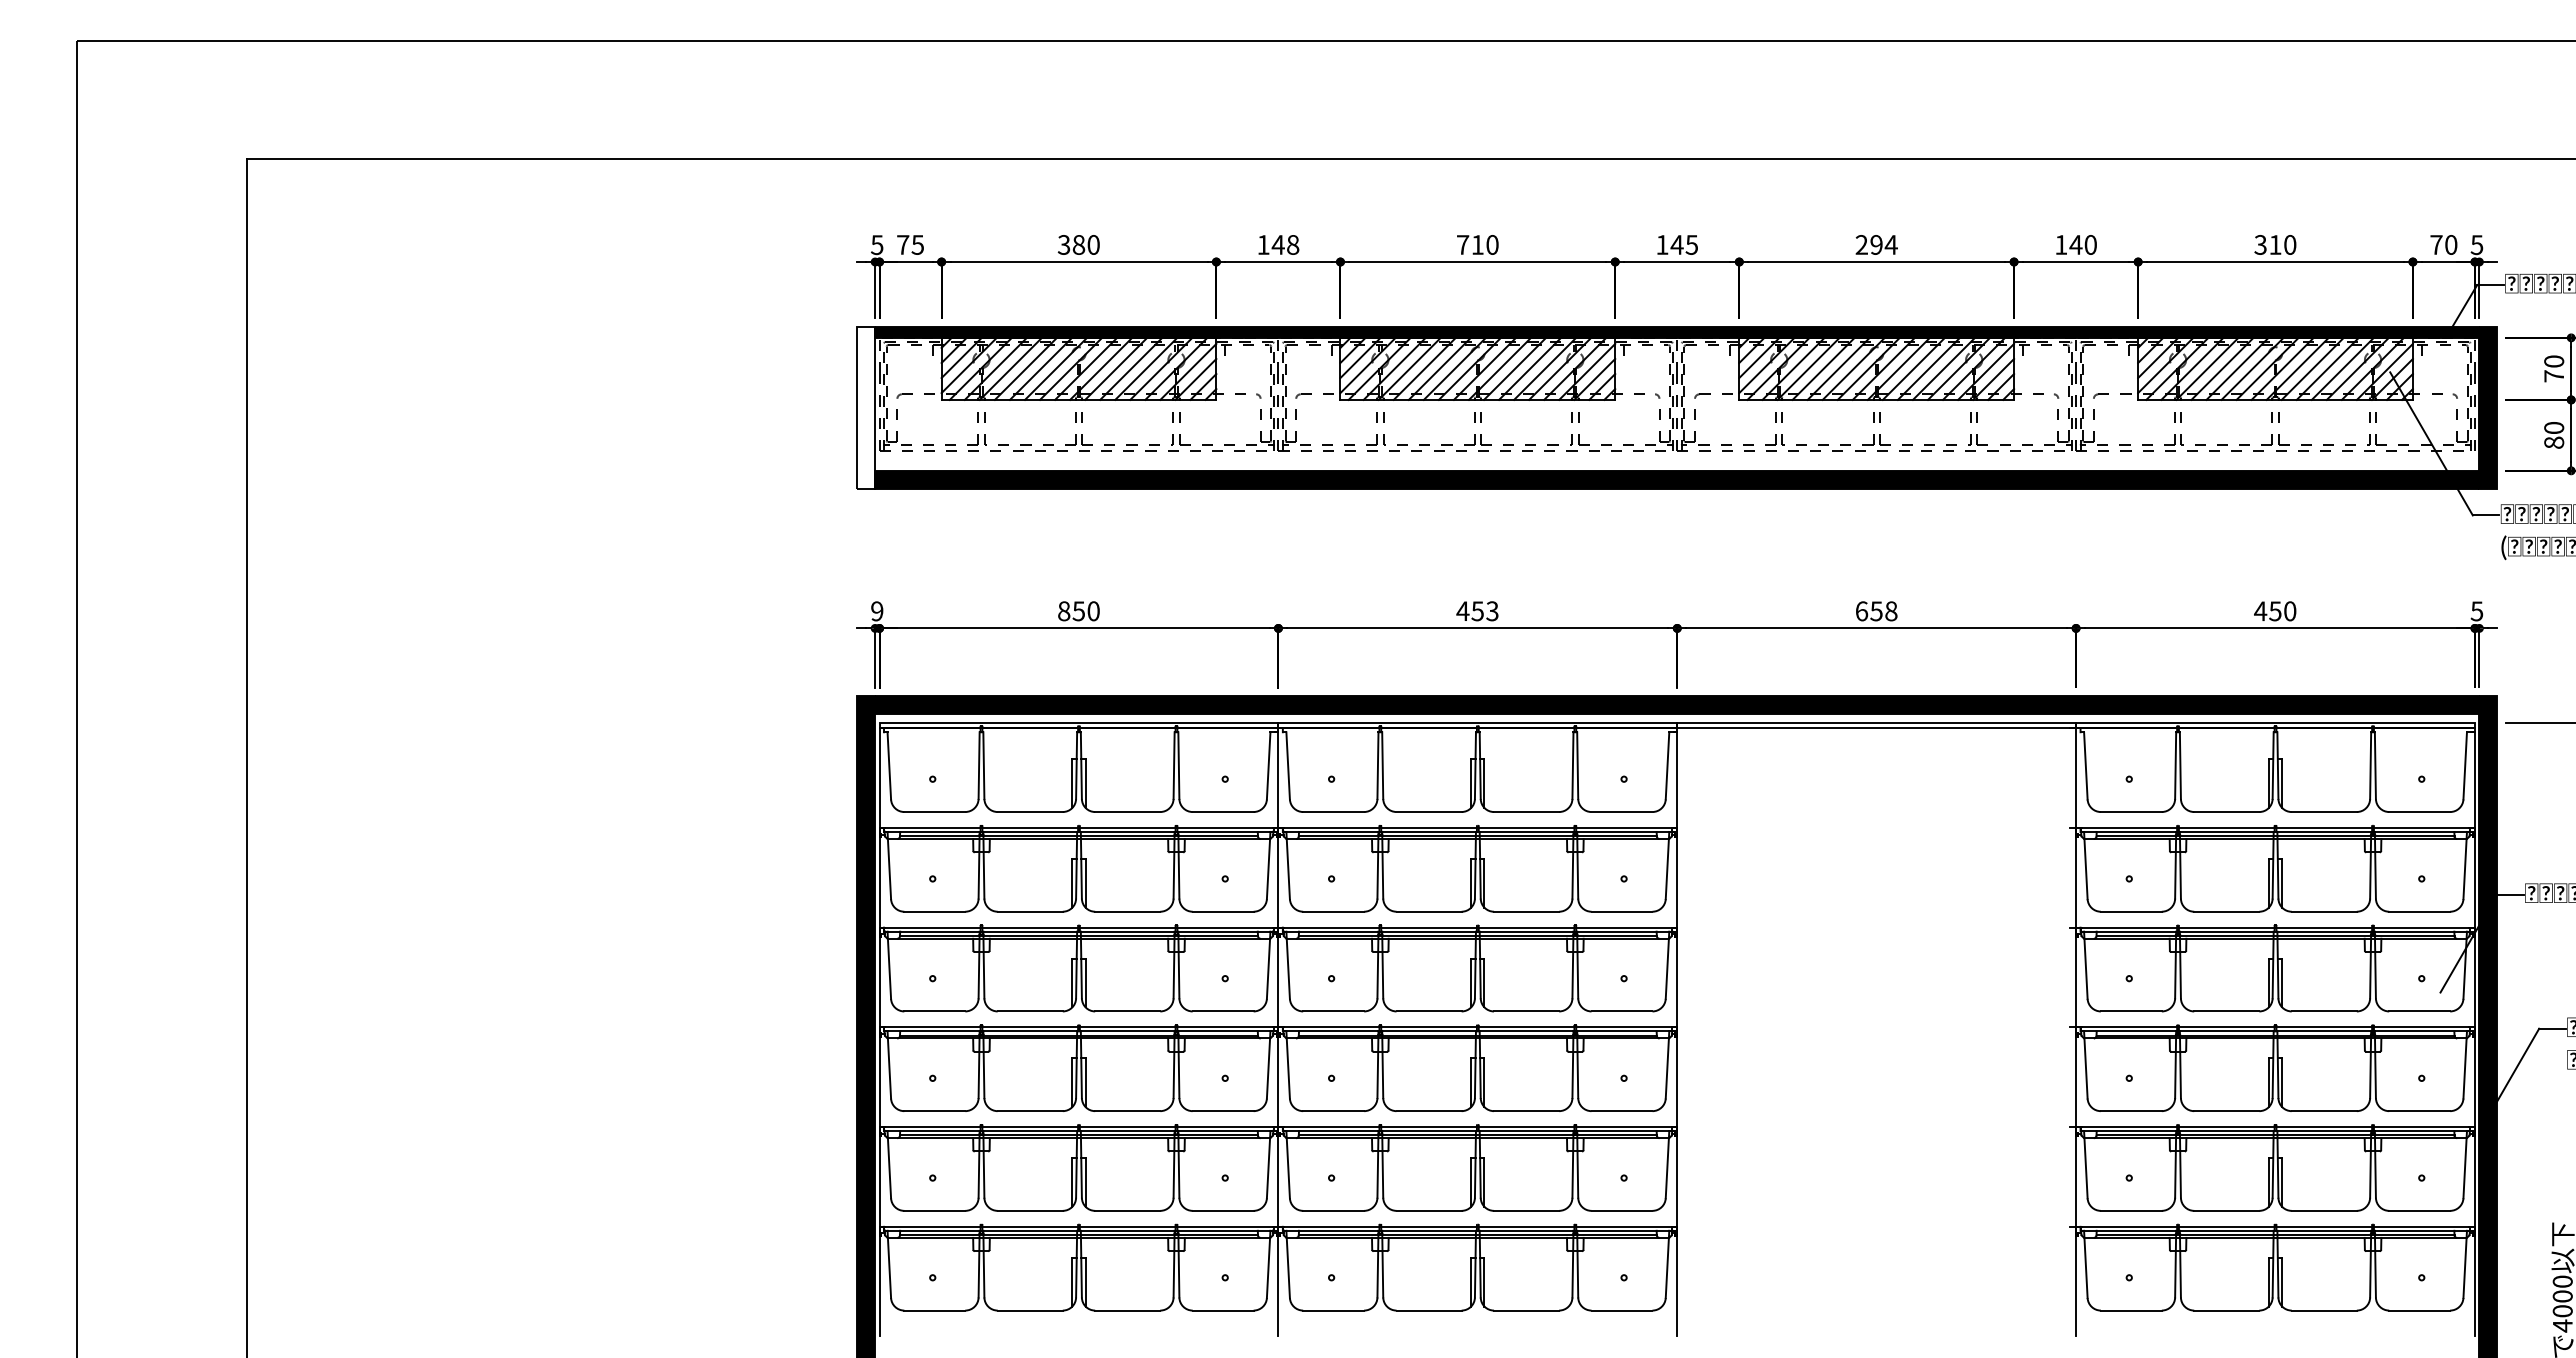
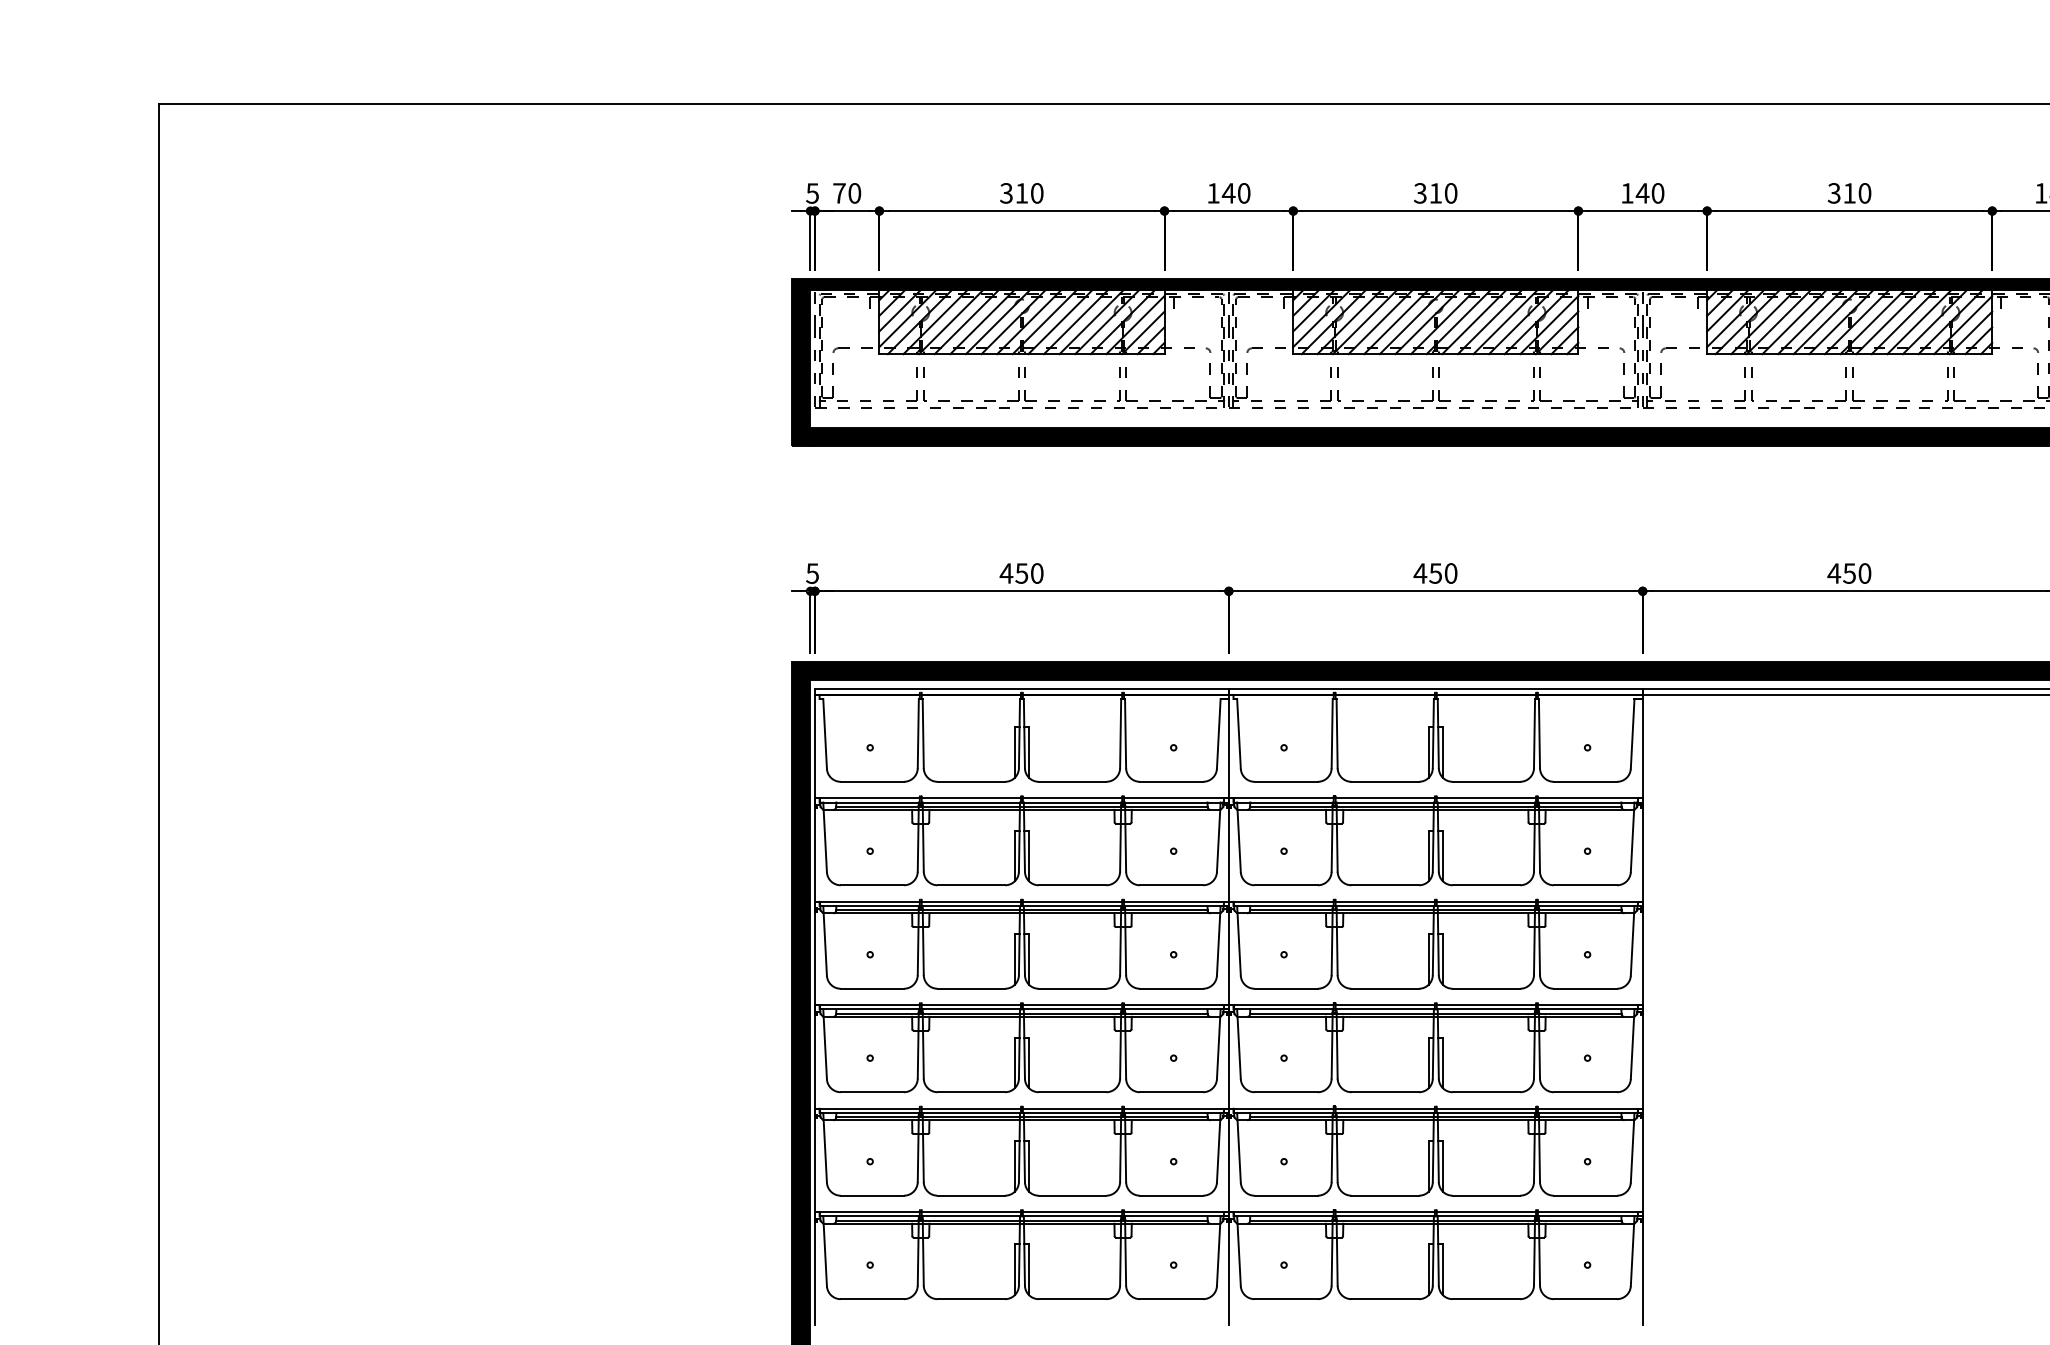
text: (917, 244) -> (854, 192), 75 -> 70
text: (1078, 244) -> (1021, 192), 380 -> 310
text: (1293, 244) -> (1244, 192), 148 -> 140
text: (1462, 244) -> (1419, 192), 710 -> 310
text: (1691, 244) -> (1657, 192), 145 -> 140
text: (1876, 244) -> (1849, 192), 294 -> 310
fill: (866, 407) -> (801, 362), added
text: (877, 611) -> (812, 573), 9 -> 5
text: (1063, 611) -> (1005, 573), 850 -> 450
text: (1492, 611) -> (1451, 573), 453 -> 450
text: (1876, 611) -> (1849, 573), 658 -> 450

